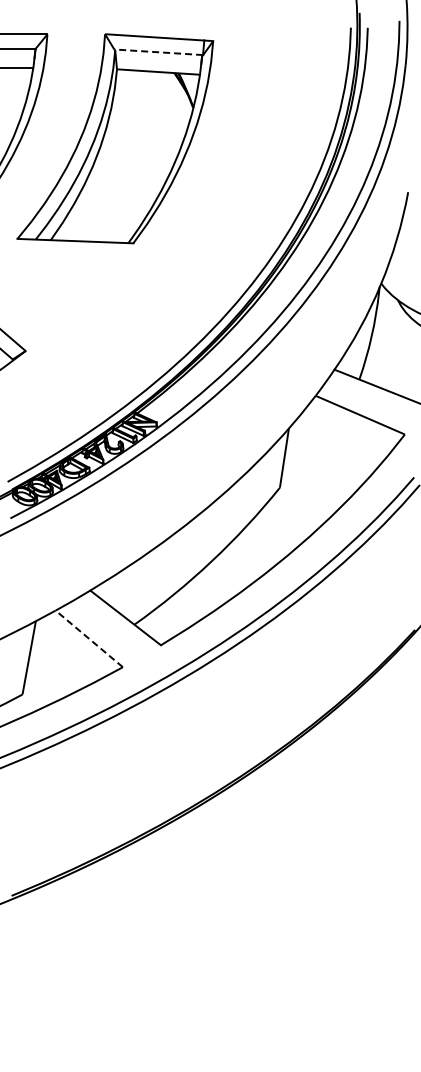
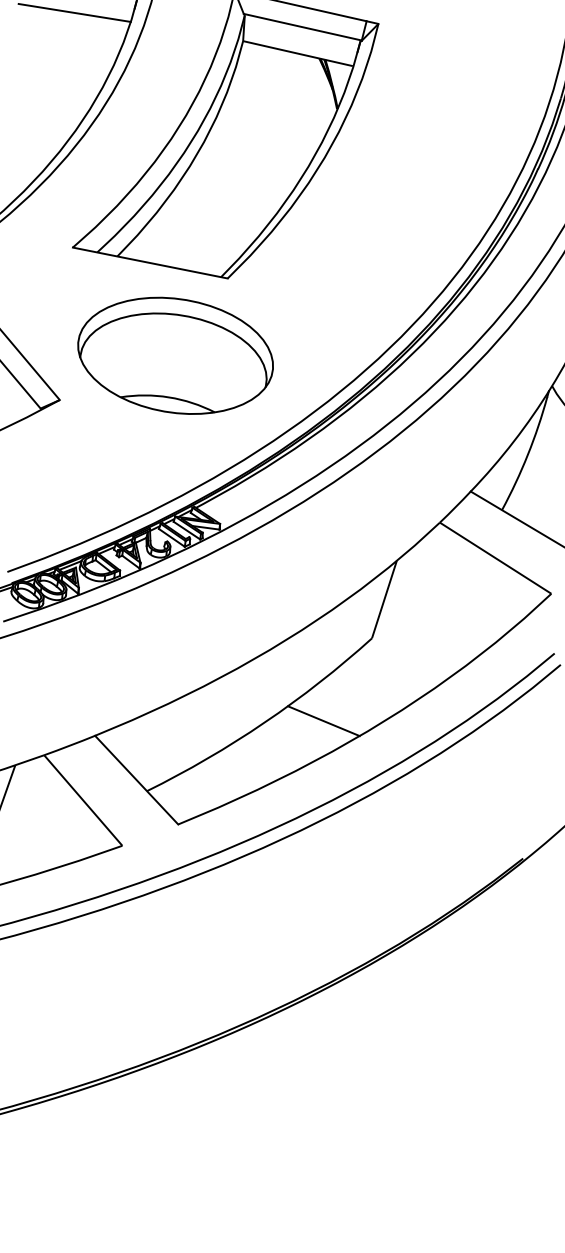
line: (158, 52) -> (302, 27), dashed -> solid
part: (104, 305) -> (175, 355), added
line: (254, 553) -> (323, 721), added
line: (88, 638) -> (82, 799), dashed -> solid

